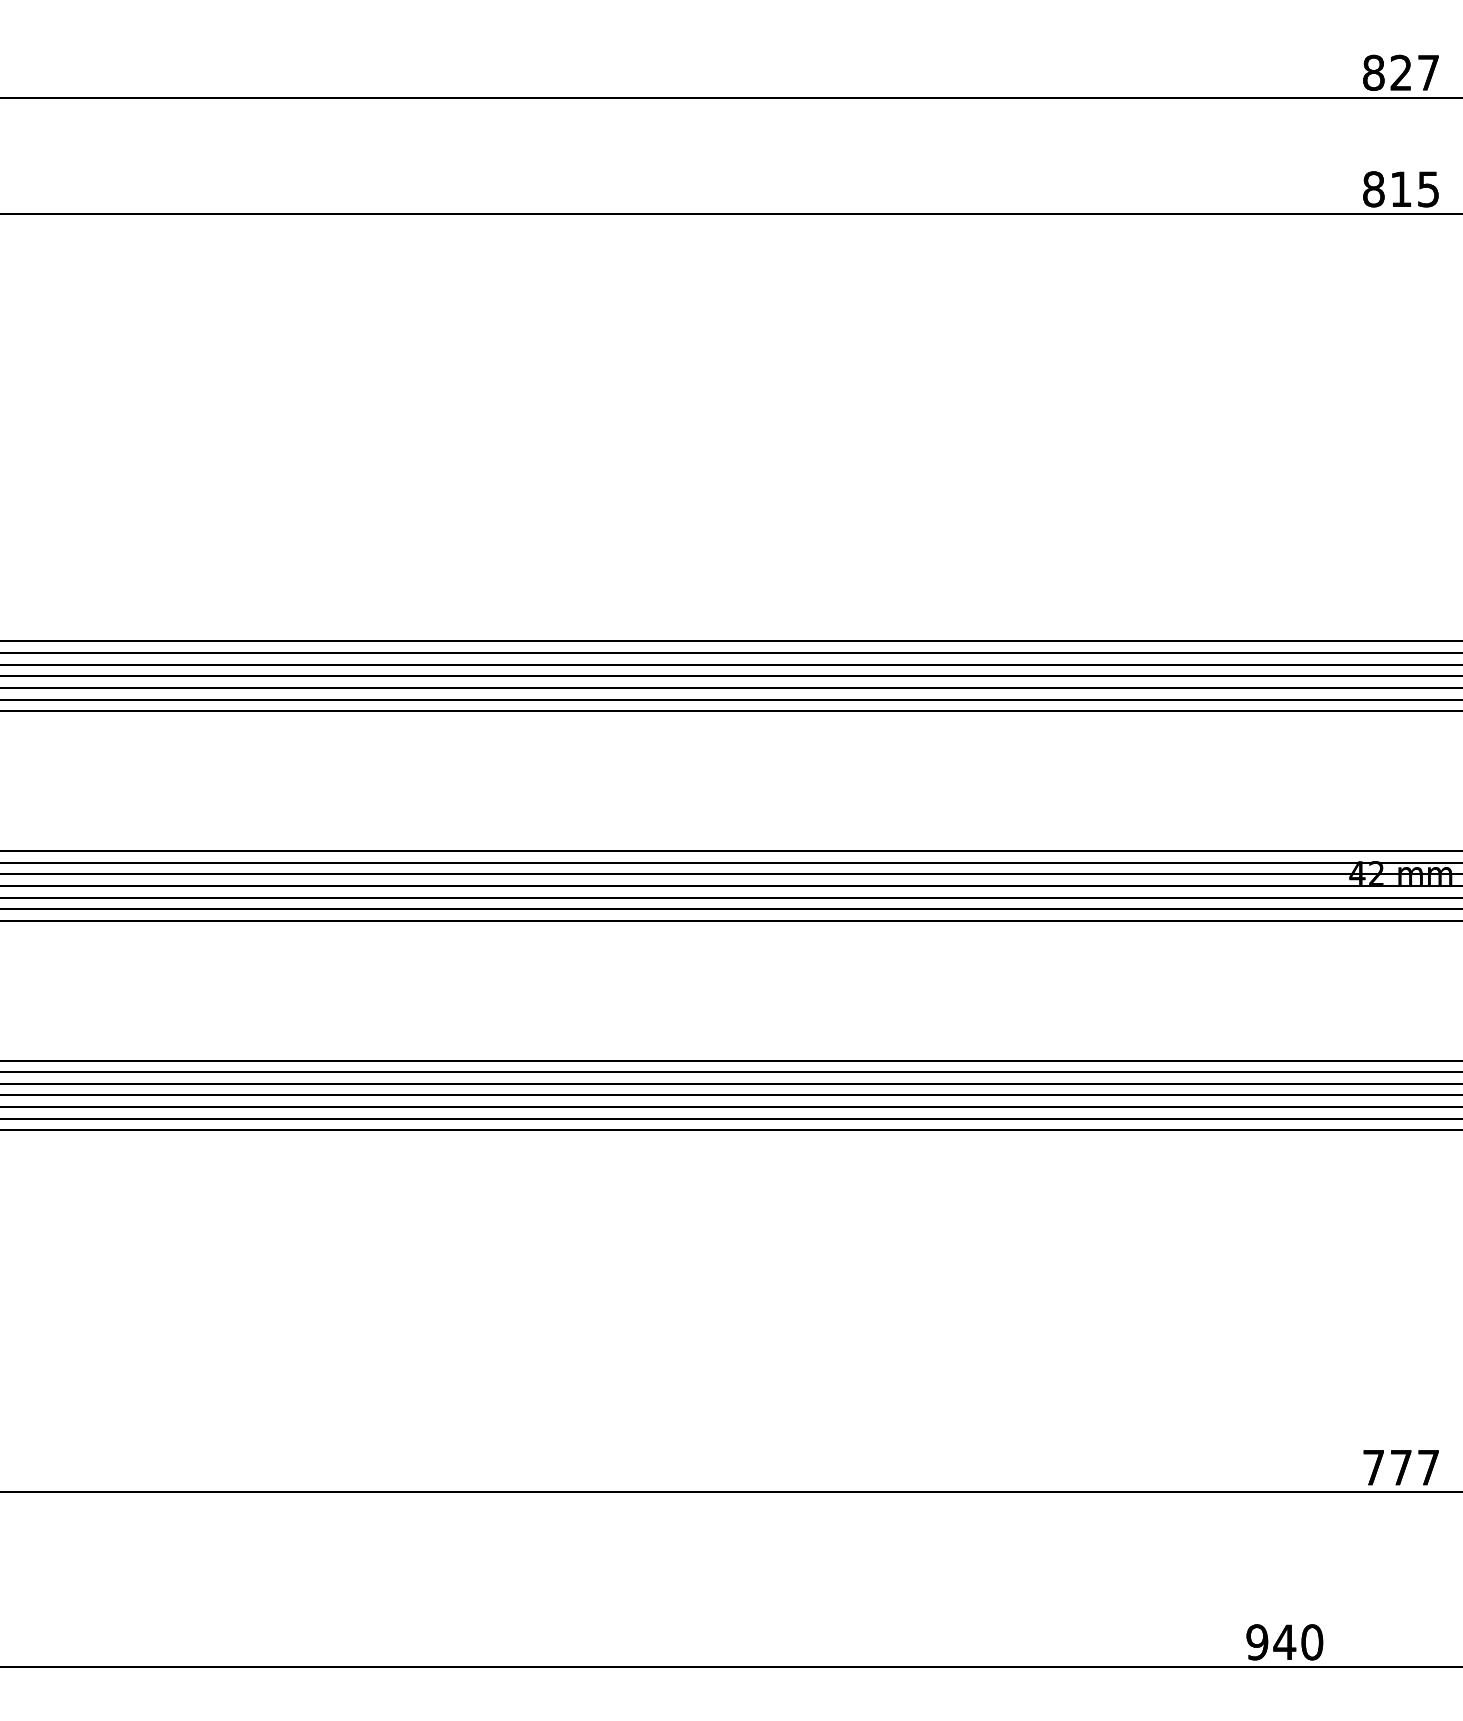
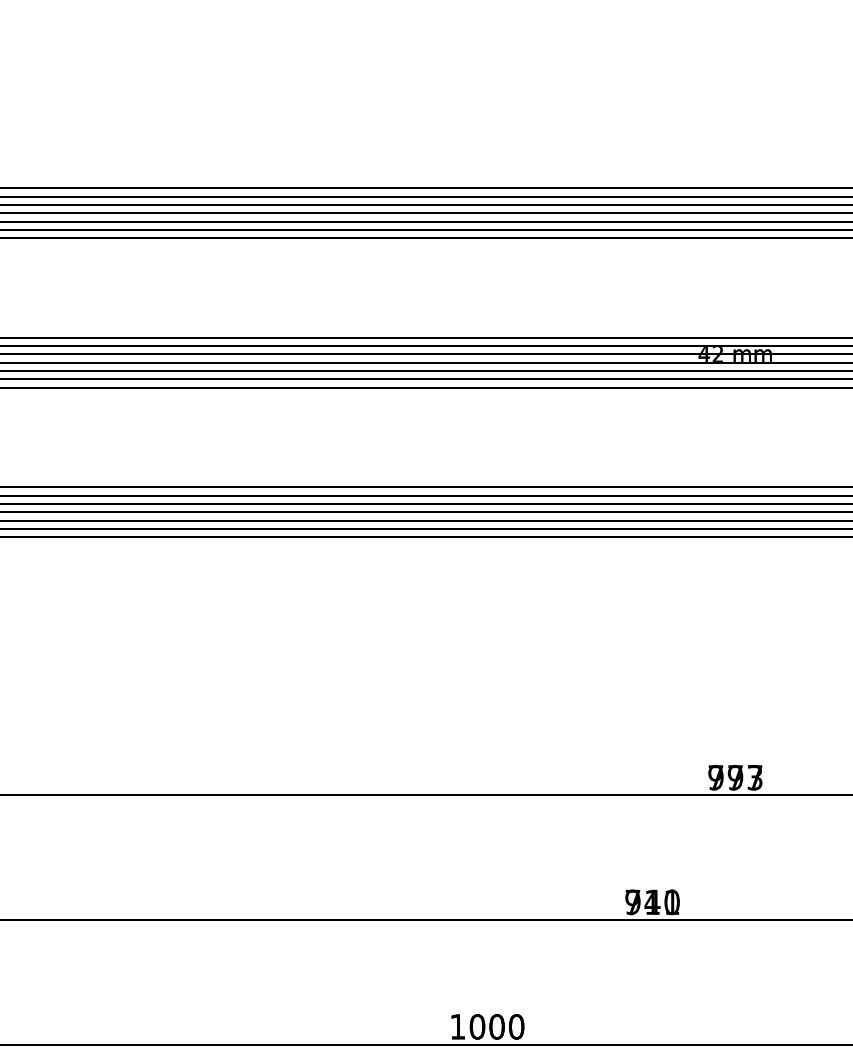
text: (1400, 1467) -> (735, 777), 777 -> 993
text: (1284, 1642) -> (652, 902), 940 -> 711

